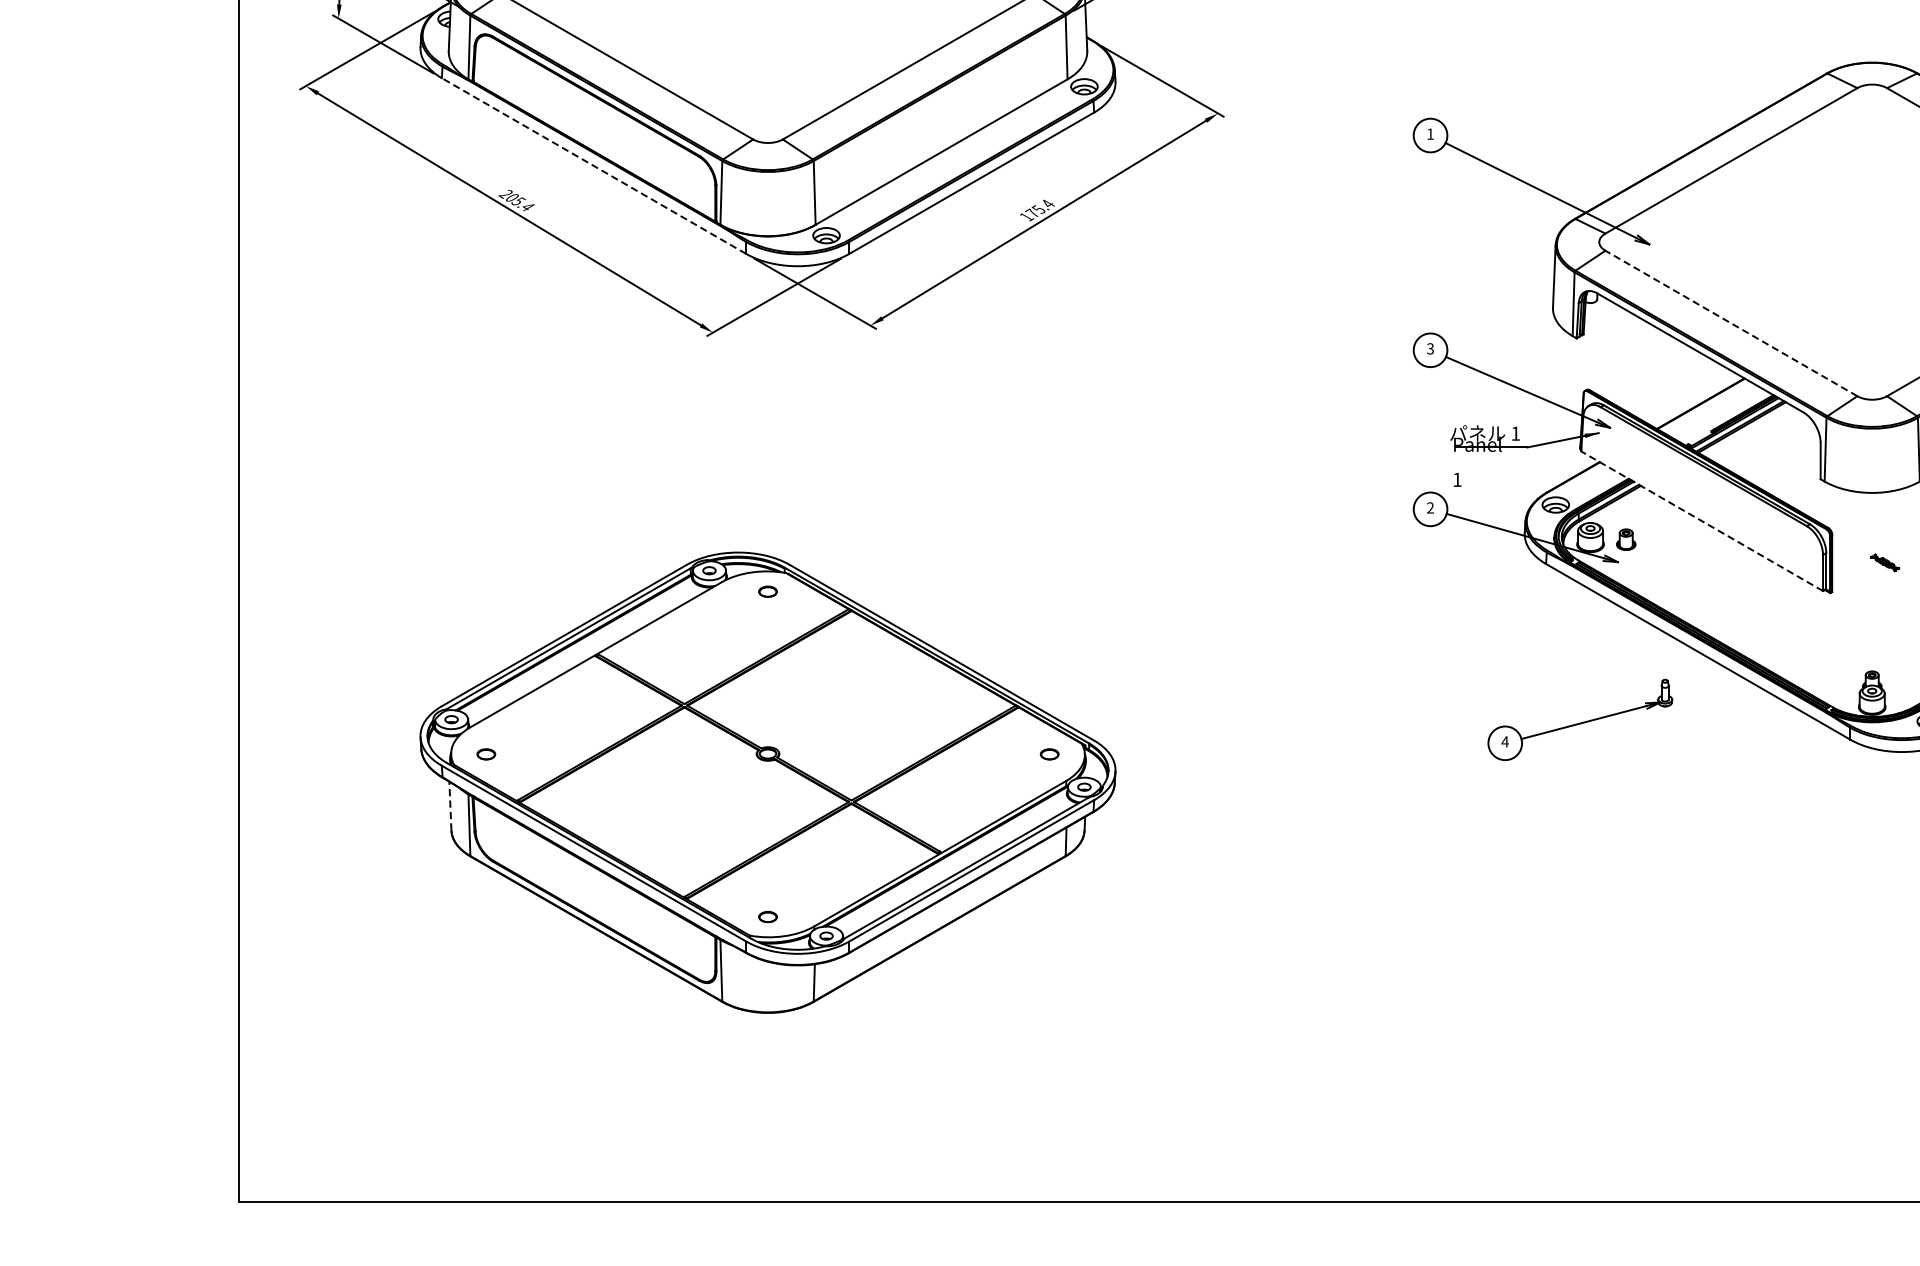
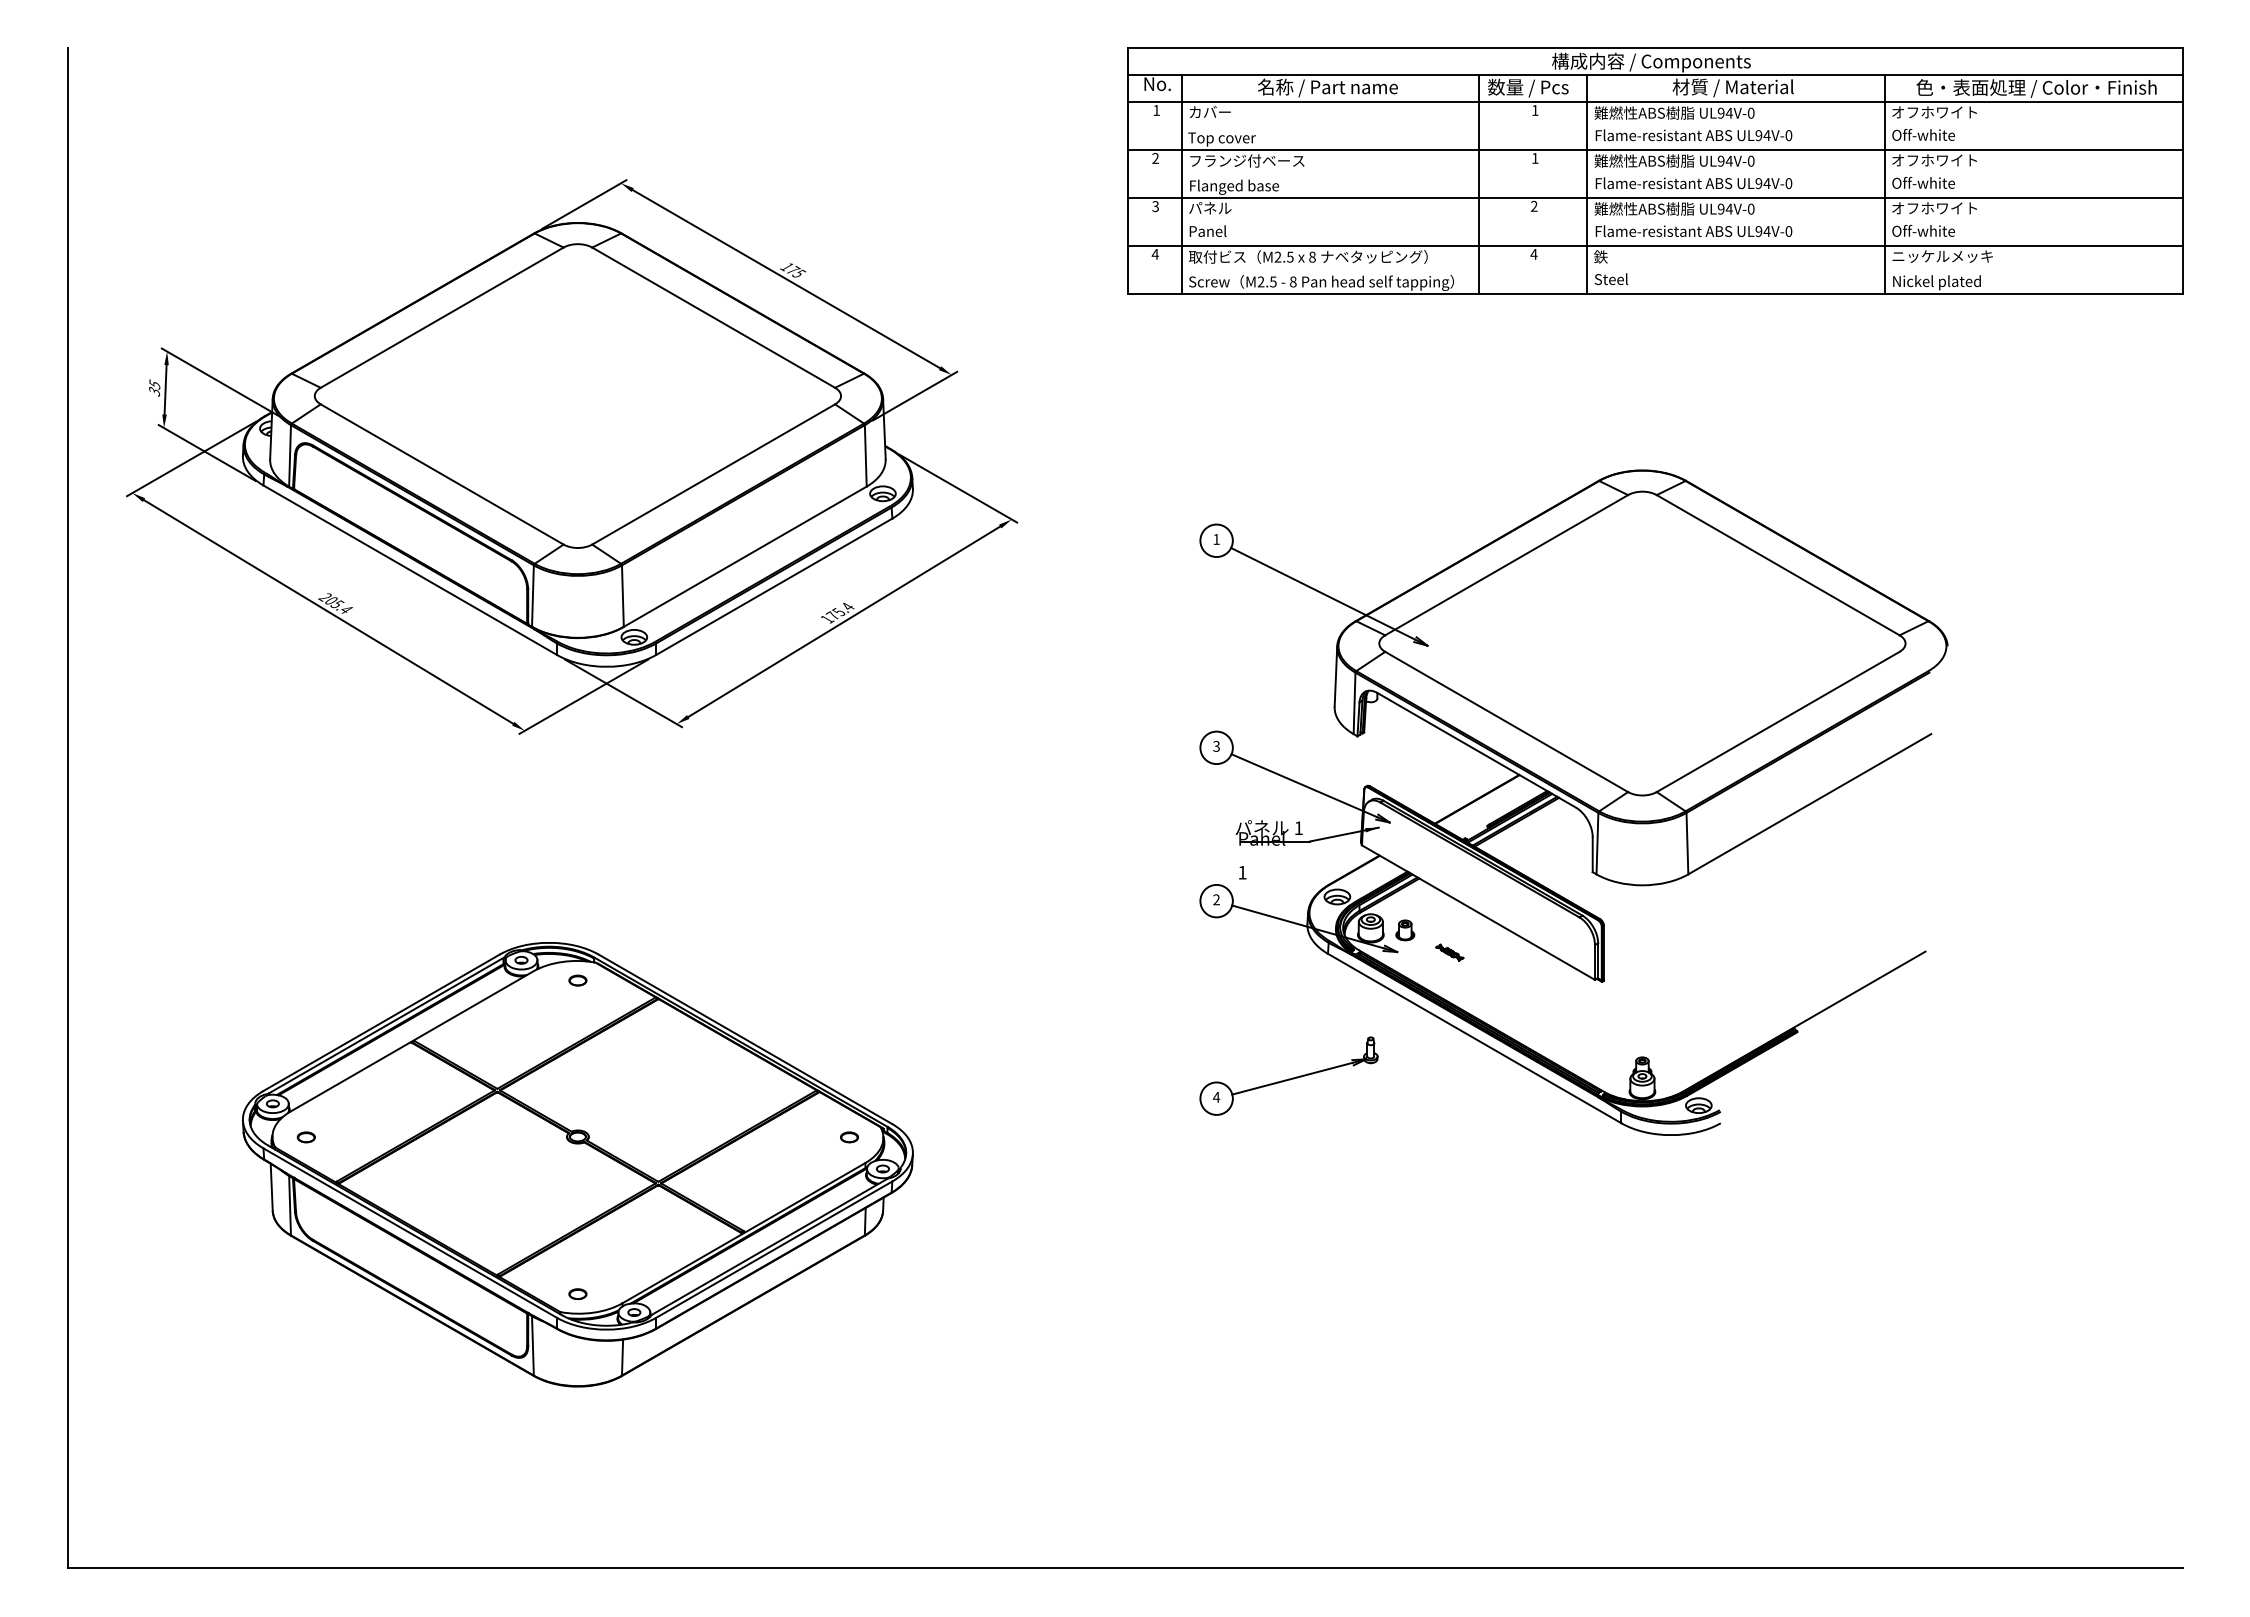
line: (593, 165) -> (409, 569), dashed -> solid
line: (1731, 322) -> (1506, 721), dashed -> solid
line: (1702, 521) -> (1478, 912), dashed -> solid
part: (1884, 562) -> (1449, 952), moved
part: (1579, 719) -> (1288, 1075), moved
line: (450, 806) -> (271, 1187), dashed -> solid

